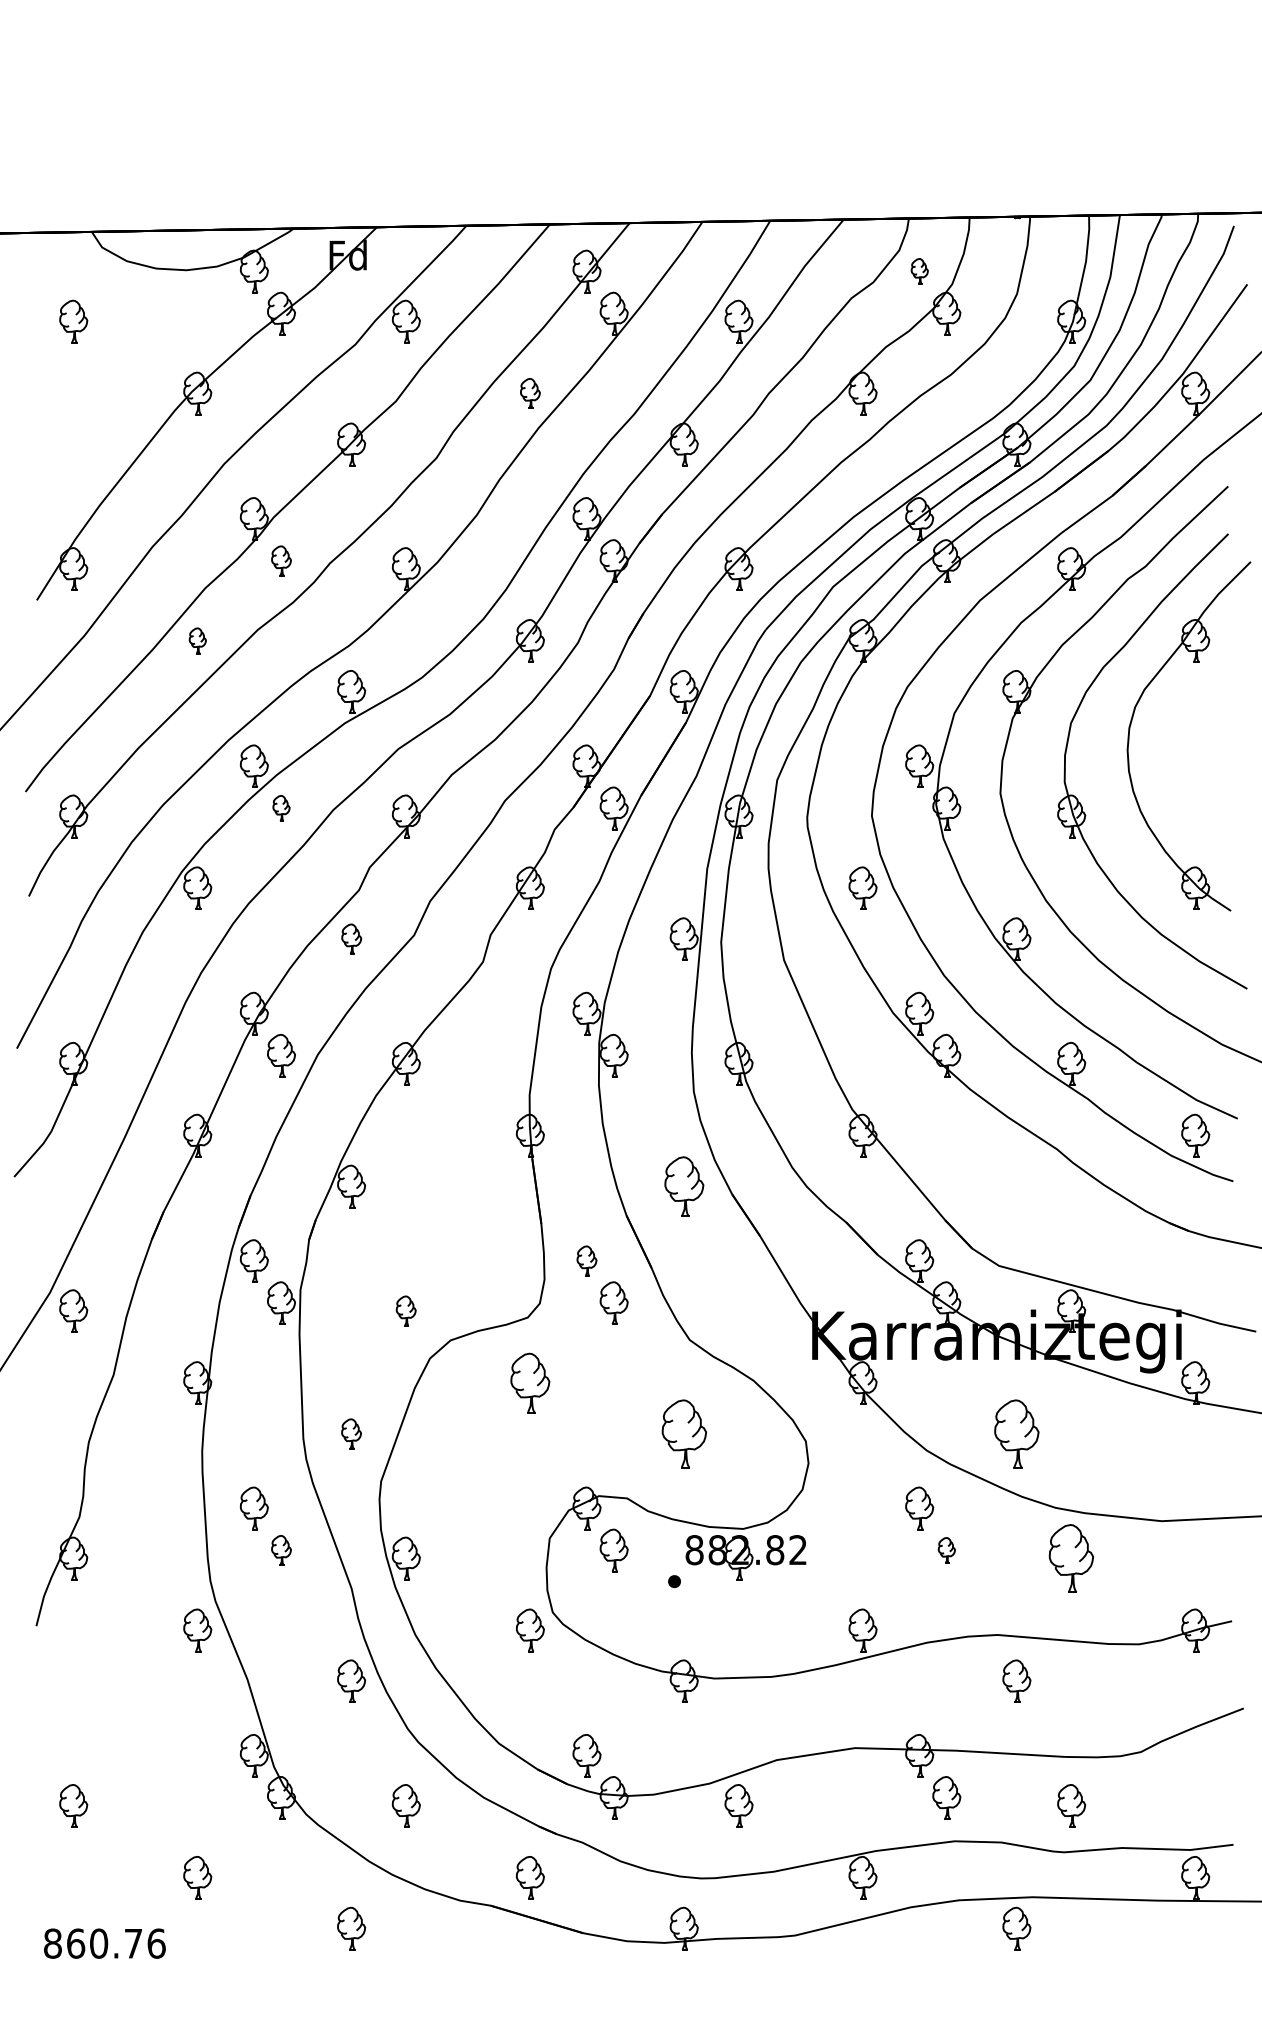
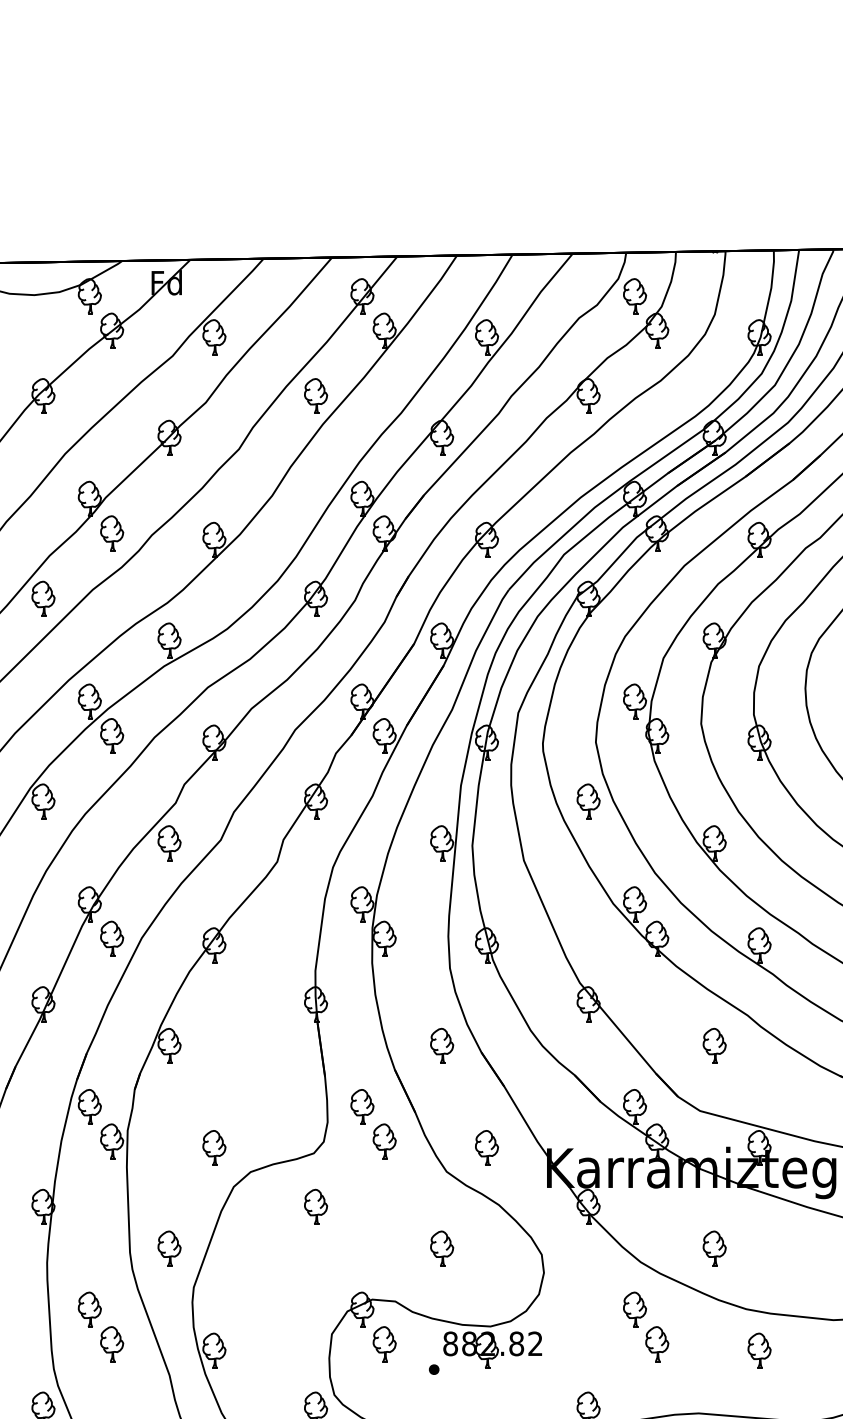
part: (919, 271) -> (634, 296), size x1.67
part: (530, 393) -> (316, 396), size x1.43
part: (281, 560) -> (112, 532), size x1.43
part: (197, 640) -> (43, 598), size x1.67
part: (281, 808) -> (112, 736), size x1.67
part: (351, 938) -> (169, 842), size x1.43
part: (683, 1186) -> (441, 1045), size x0.71
part: (1016, 1186) -> (714, 1045), added
part: (586, 1260) -> (362, 1106), size x1.43
part: (405, 1310) -> (213, 1147), size x1.43
part: (738, 1310) -> (486, 1147), added
part: (530, 1382) -> (316, 1206), size x0.71
part: (351, 1433) -> (169, 1248), size x1.43
part: (683, 1433) -> (441, 1248), size x0.62
part: (1016, 1433) -> (714, 1248), size x0.62
part: (281, 1550) -> (112, 1344), size x1.43
part: (946, 1550) -> (657, 1344), size x1.67
part: (1071, 1558) -> (759, 1350), size x0.62

